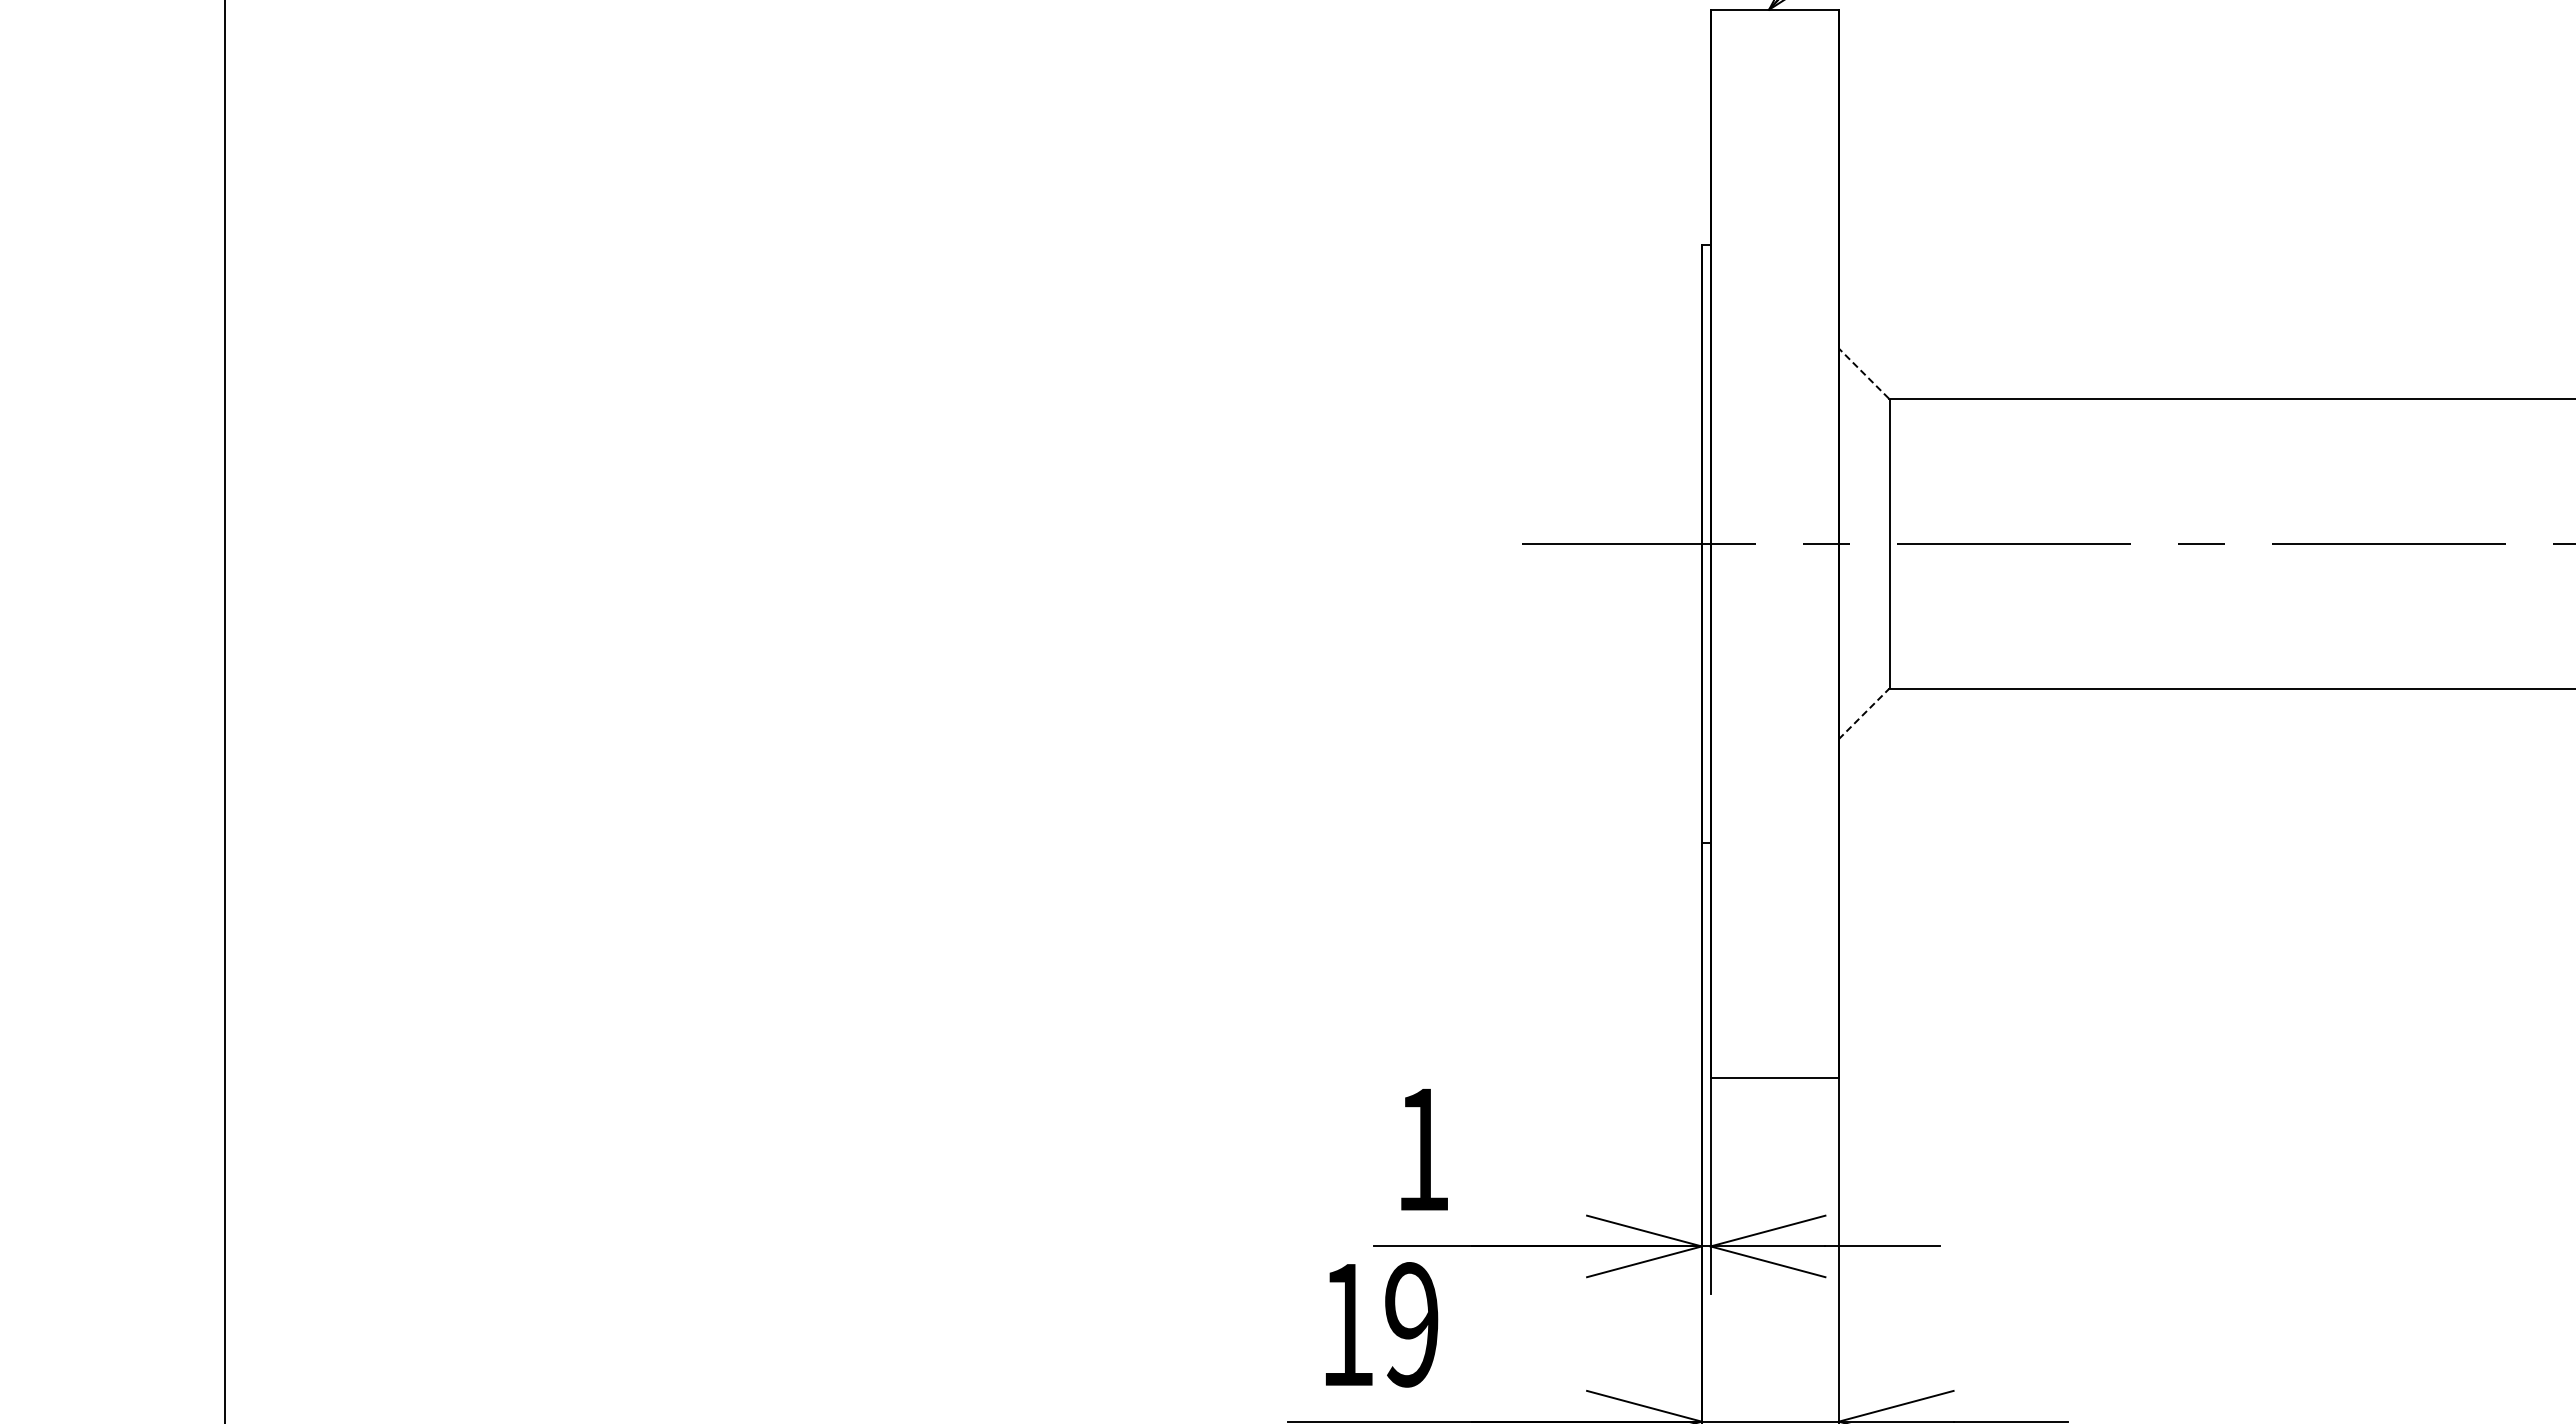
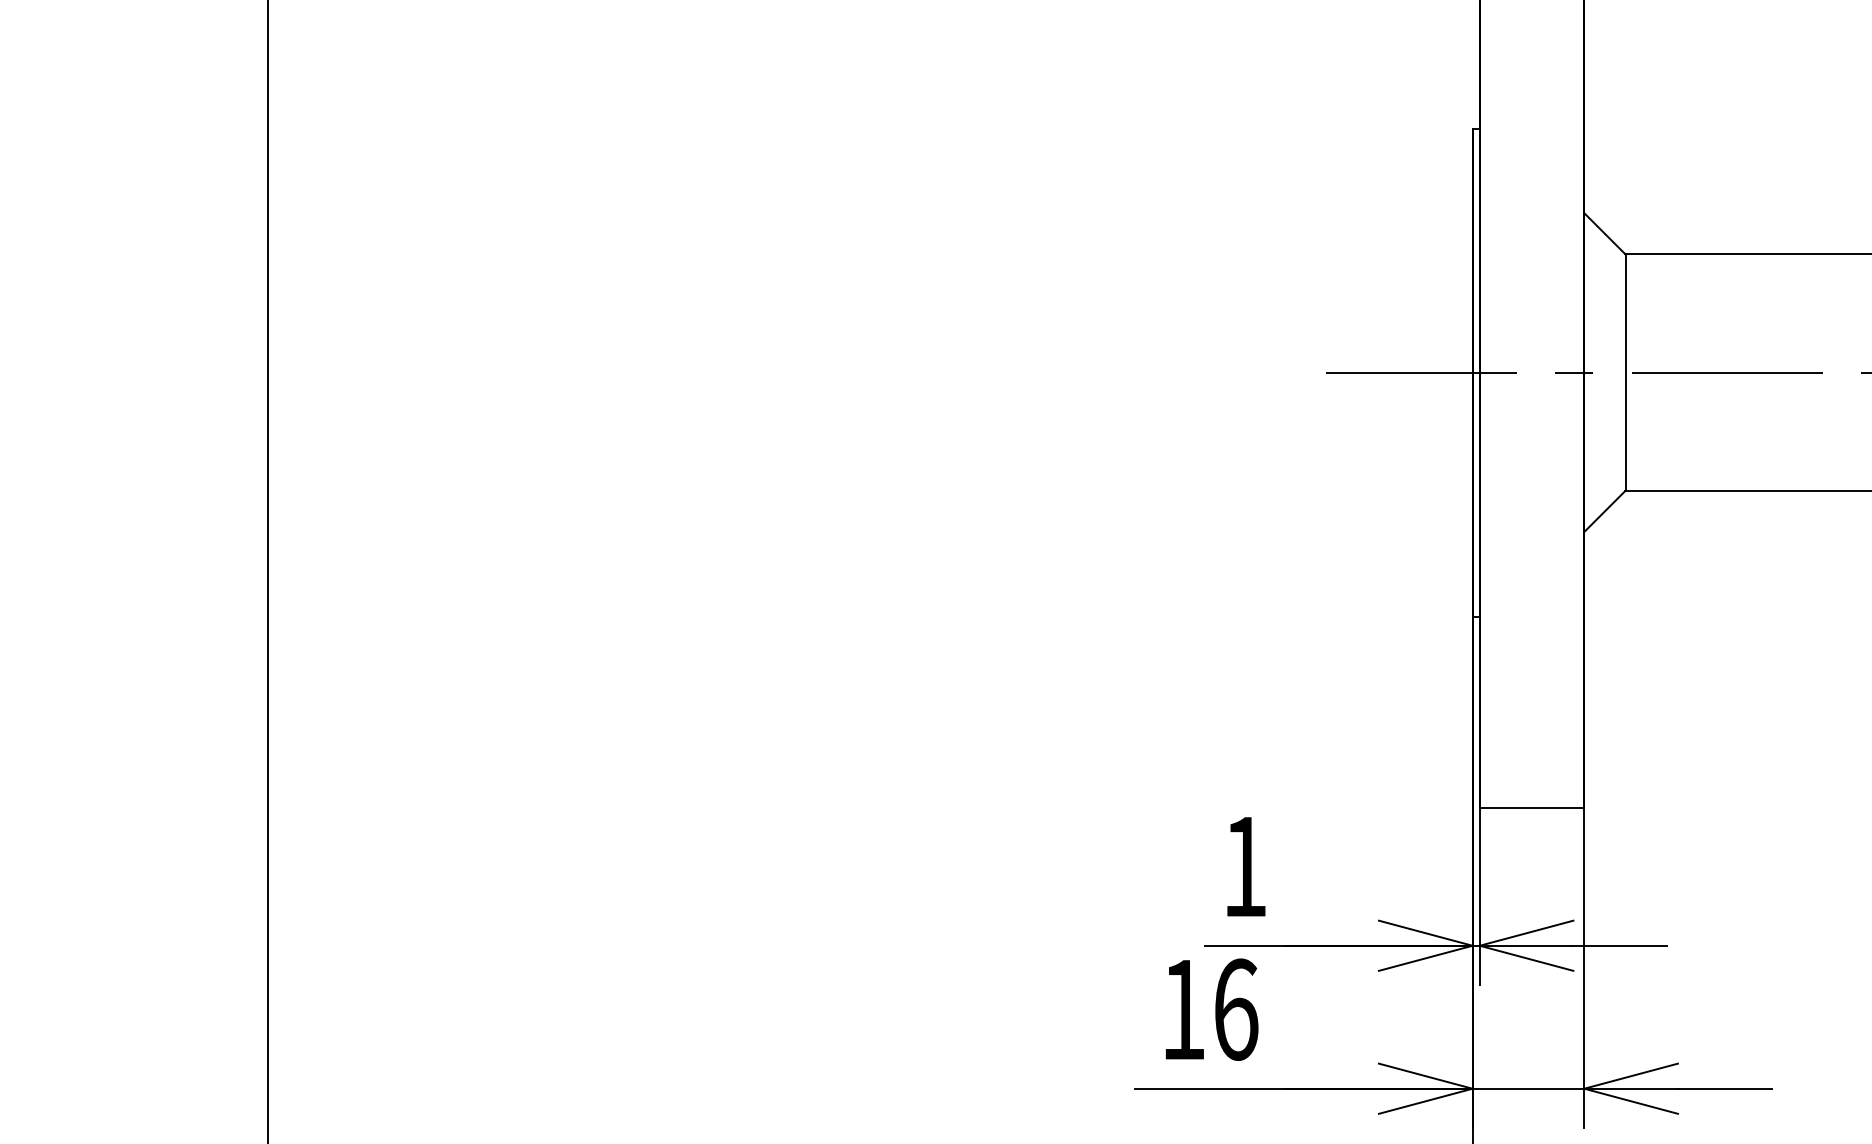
line: (1863, 373) -> (1604, 233), dashed -> solid
line: (1864, 713) -> (1605, 511), dashed -> solid
text: (1412, 1324) -> (1236, 1009), 19 -> 16

